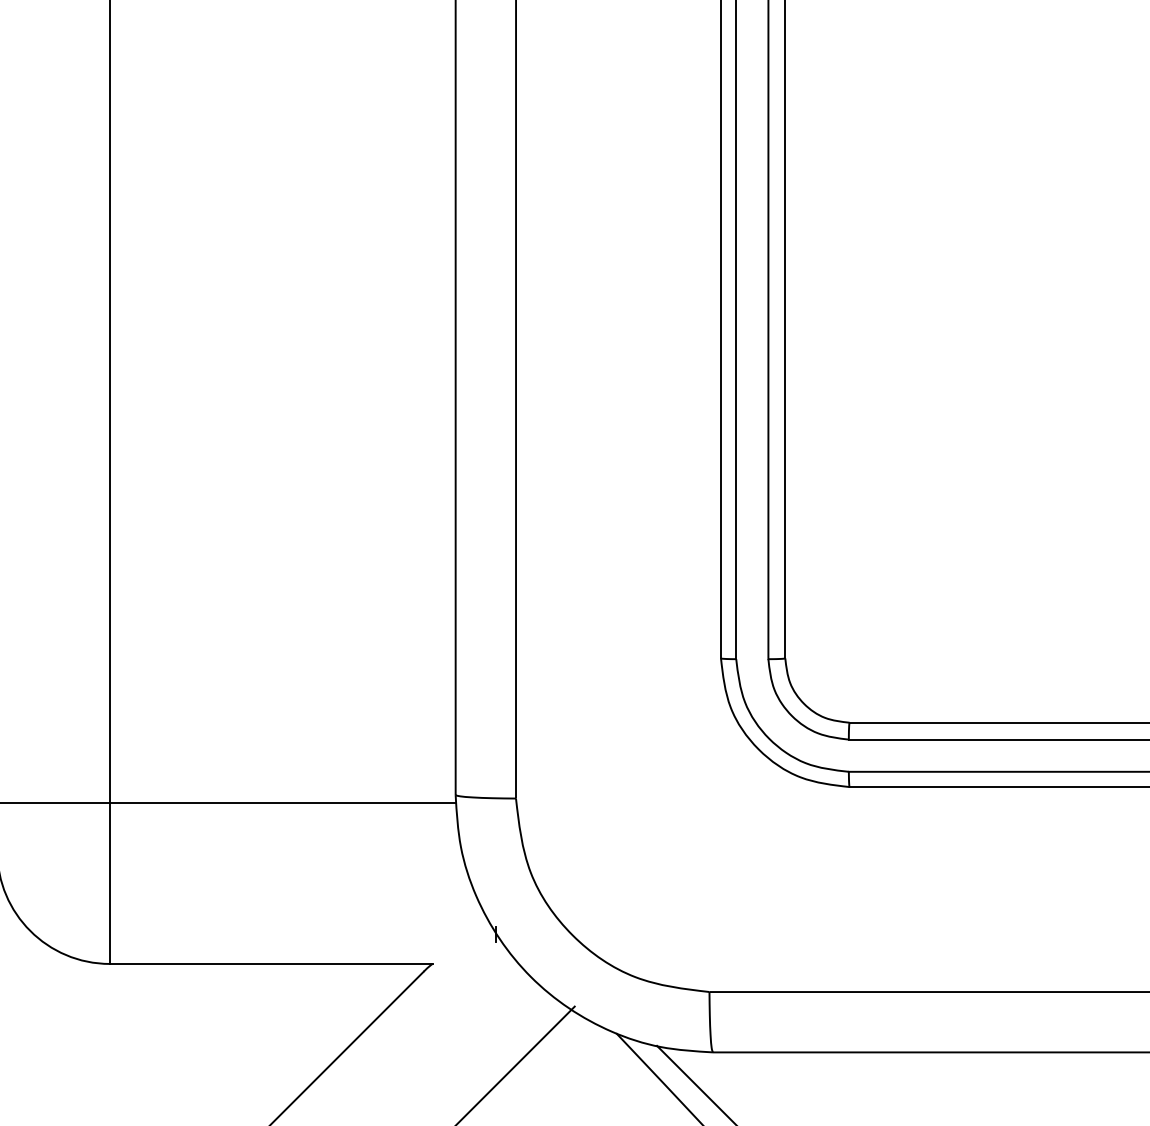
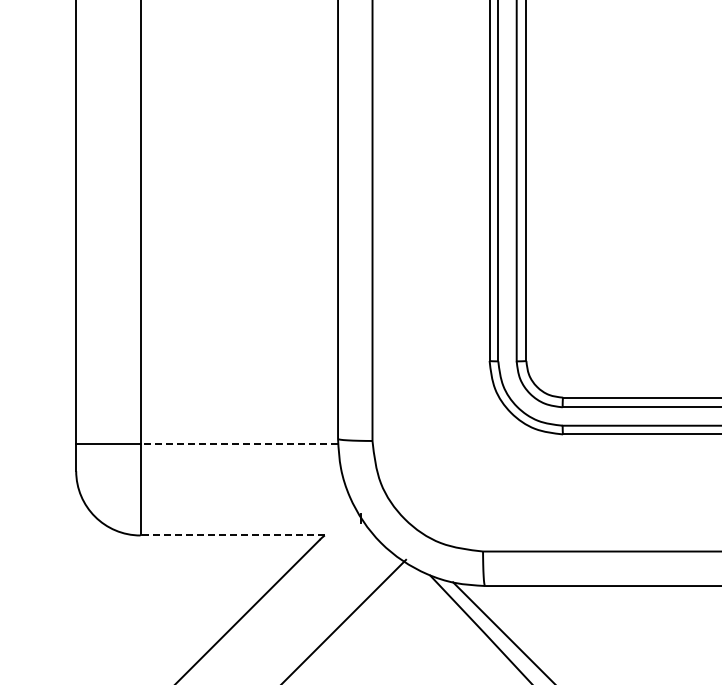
line: (283, 802) -> (239, 443), solid -> dashed
line: (270, 963) -> (232, 535), solid -> dashed

